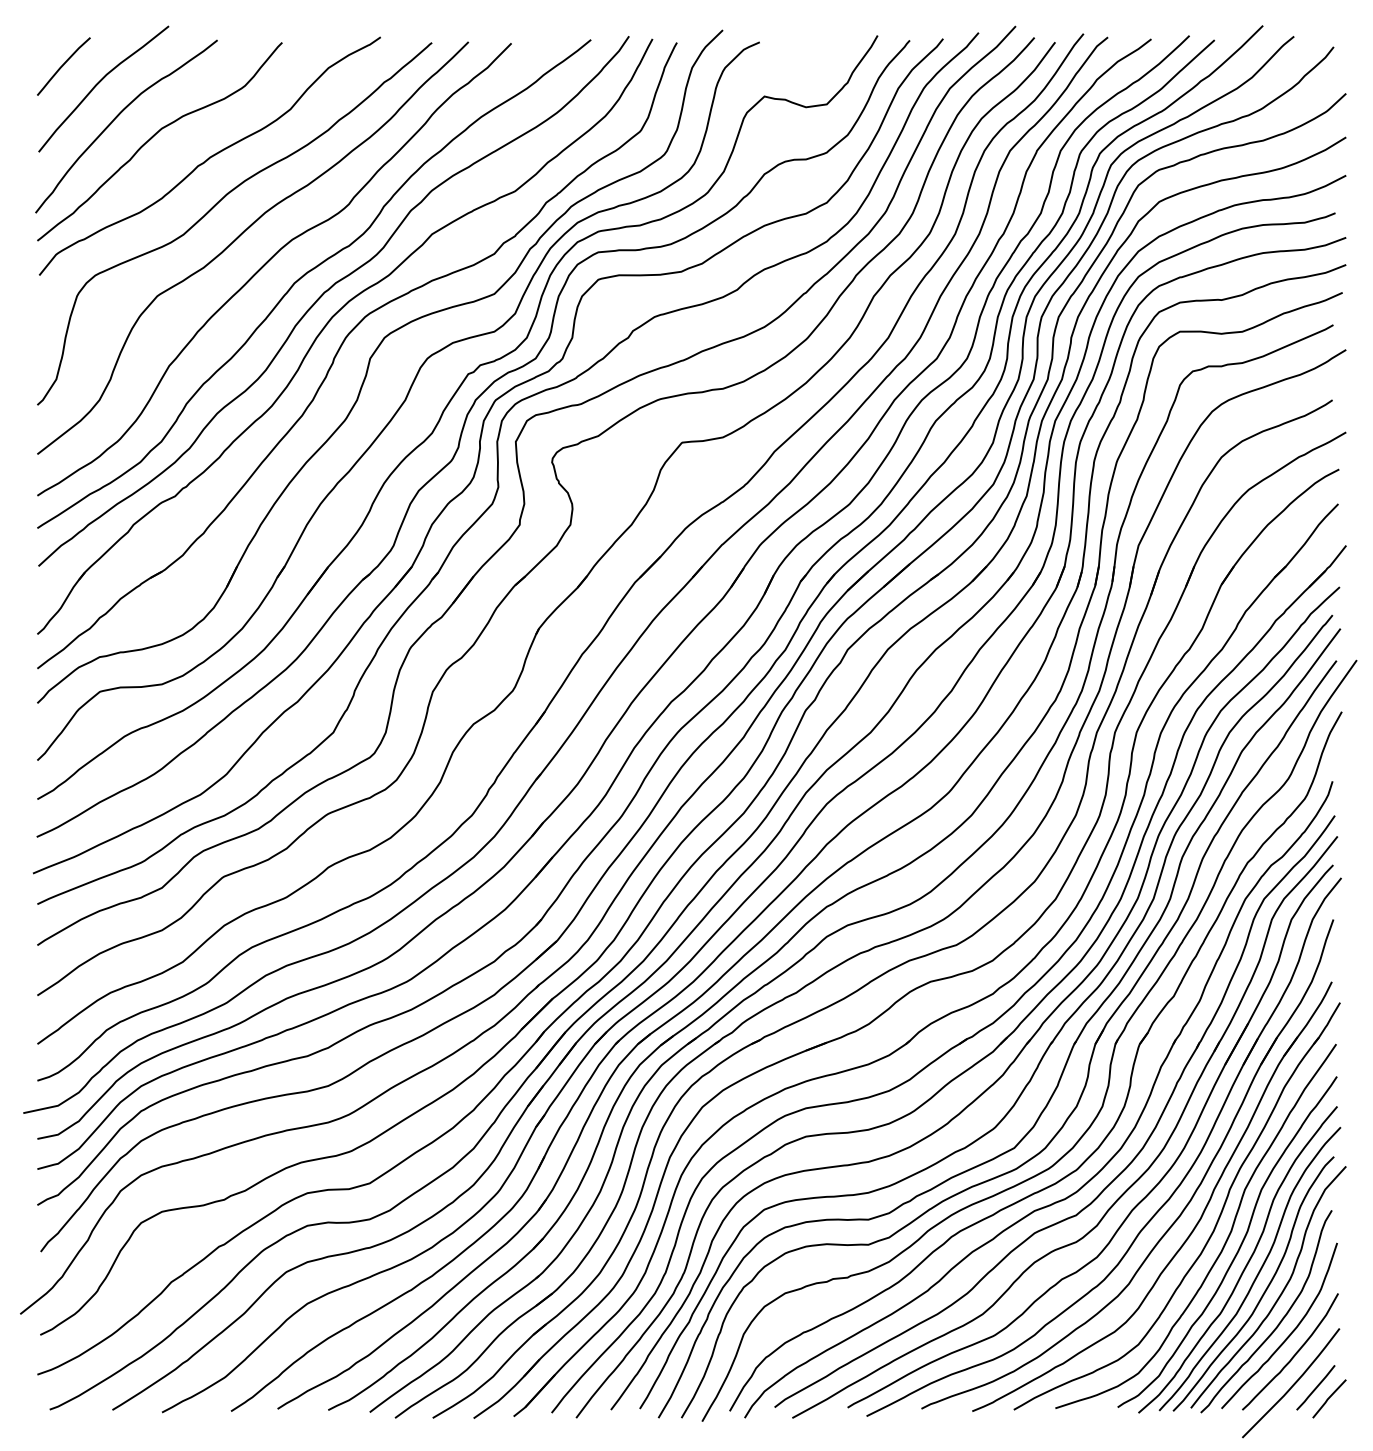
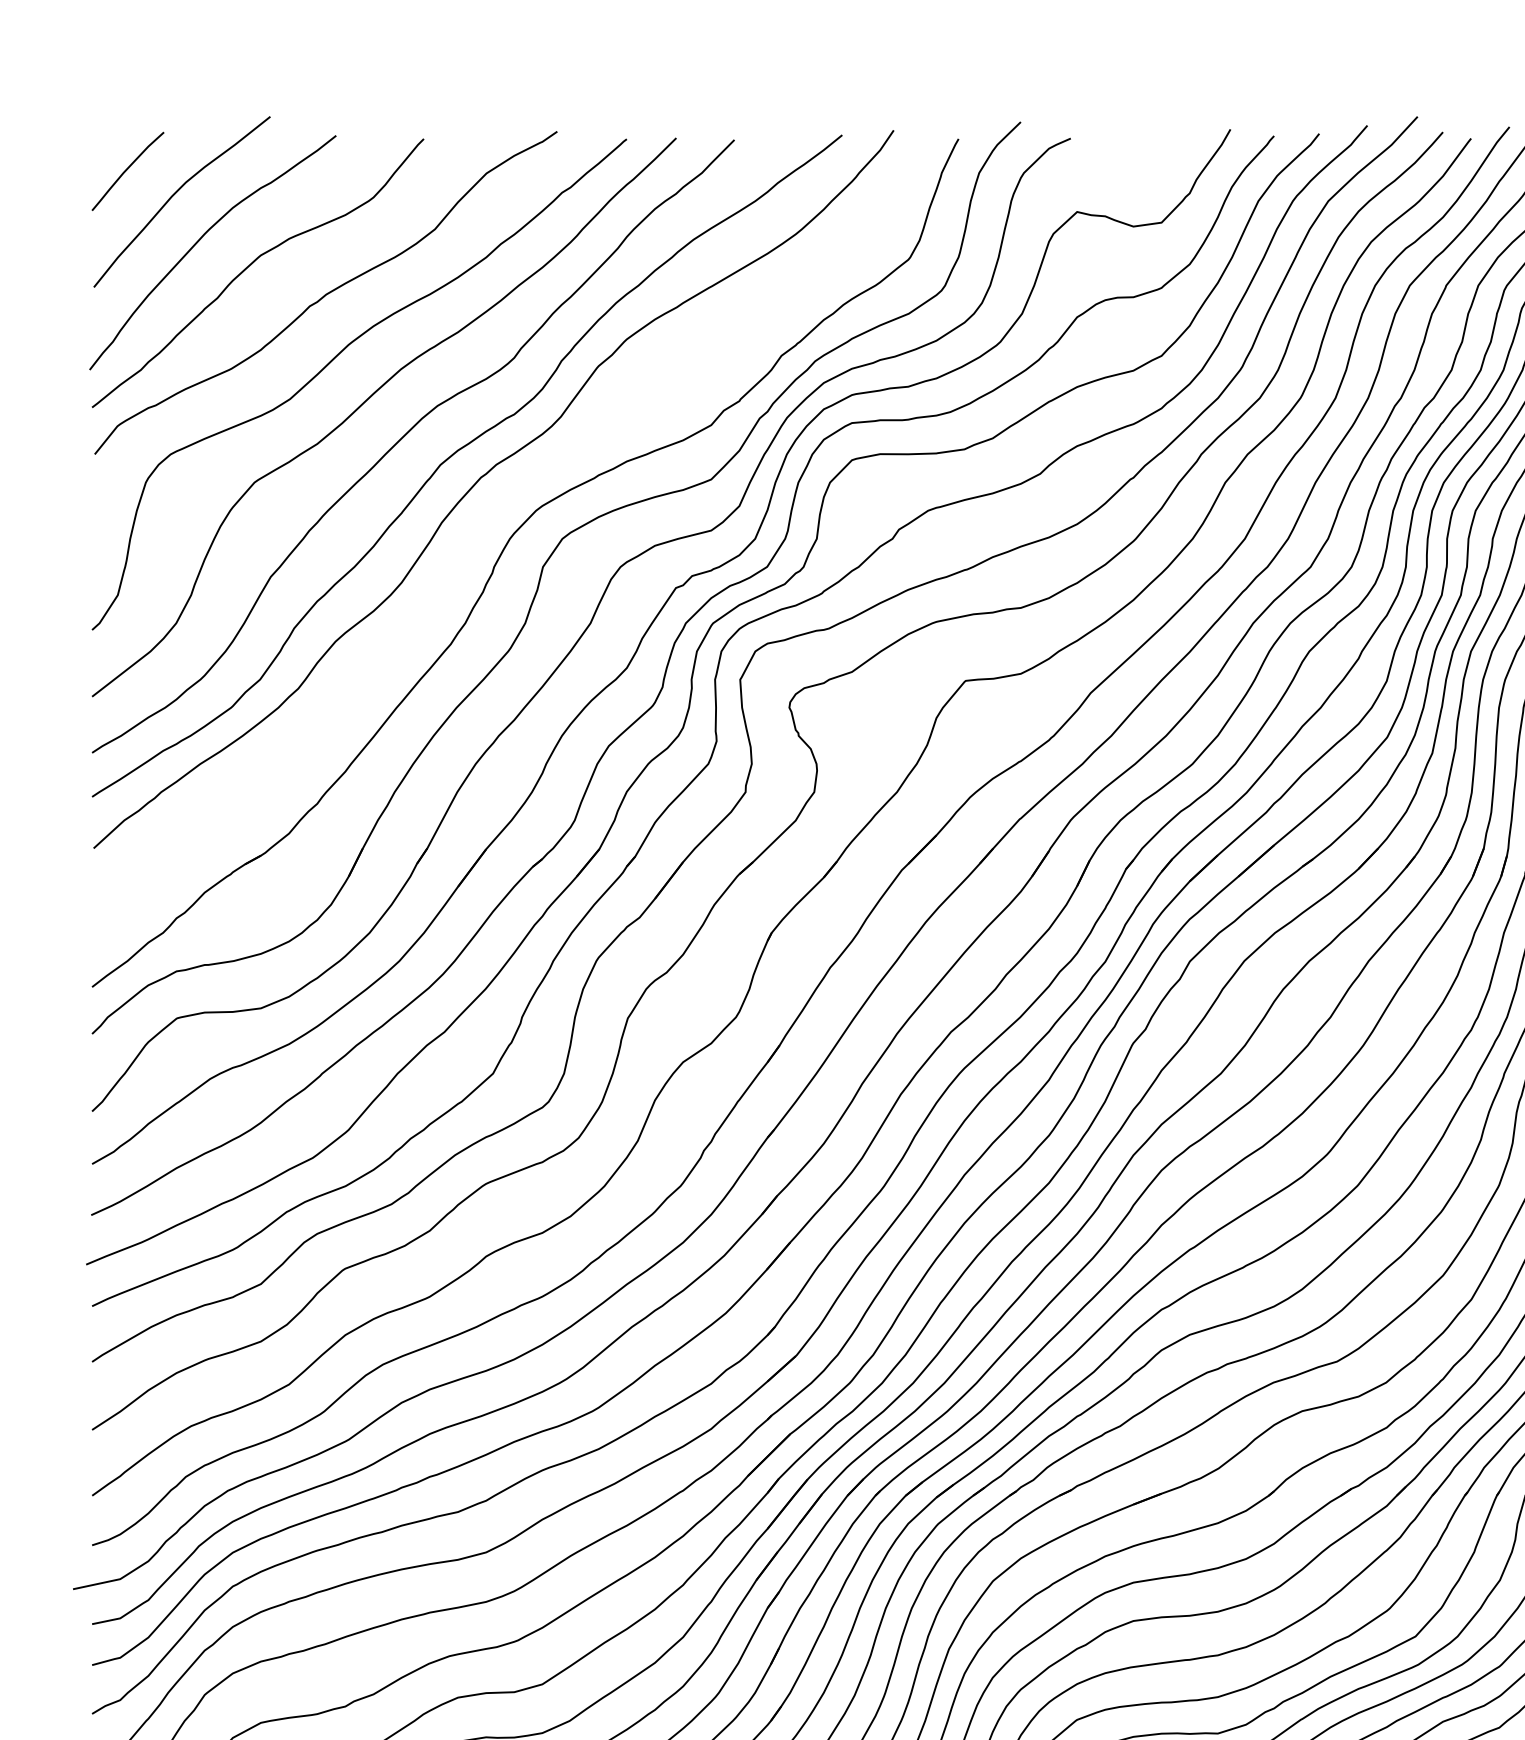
part: (327, 325) -> (485, 522), removed

